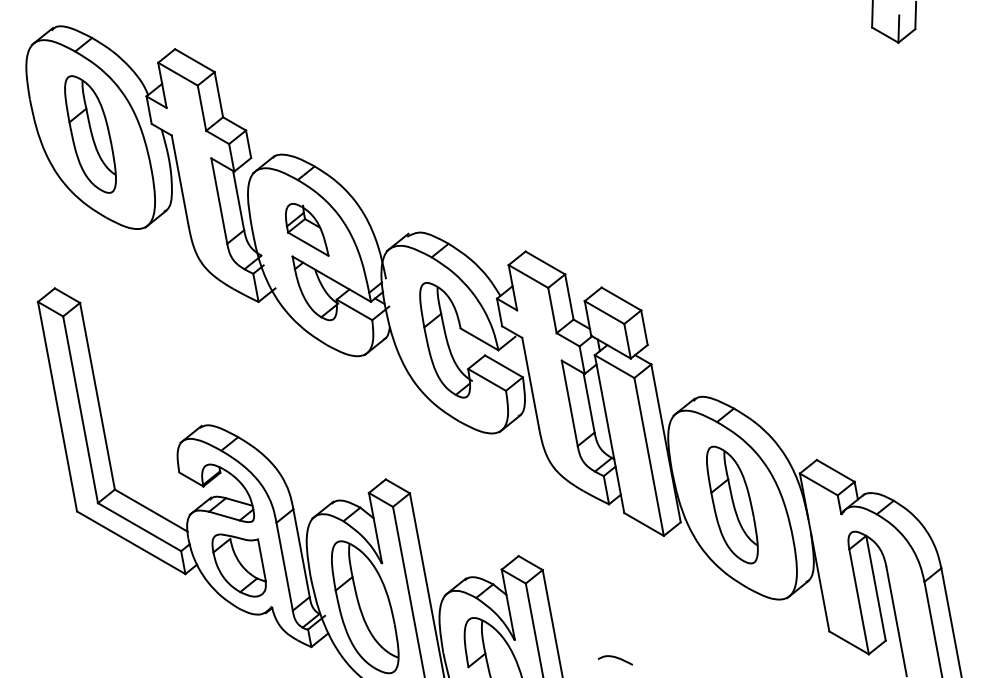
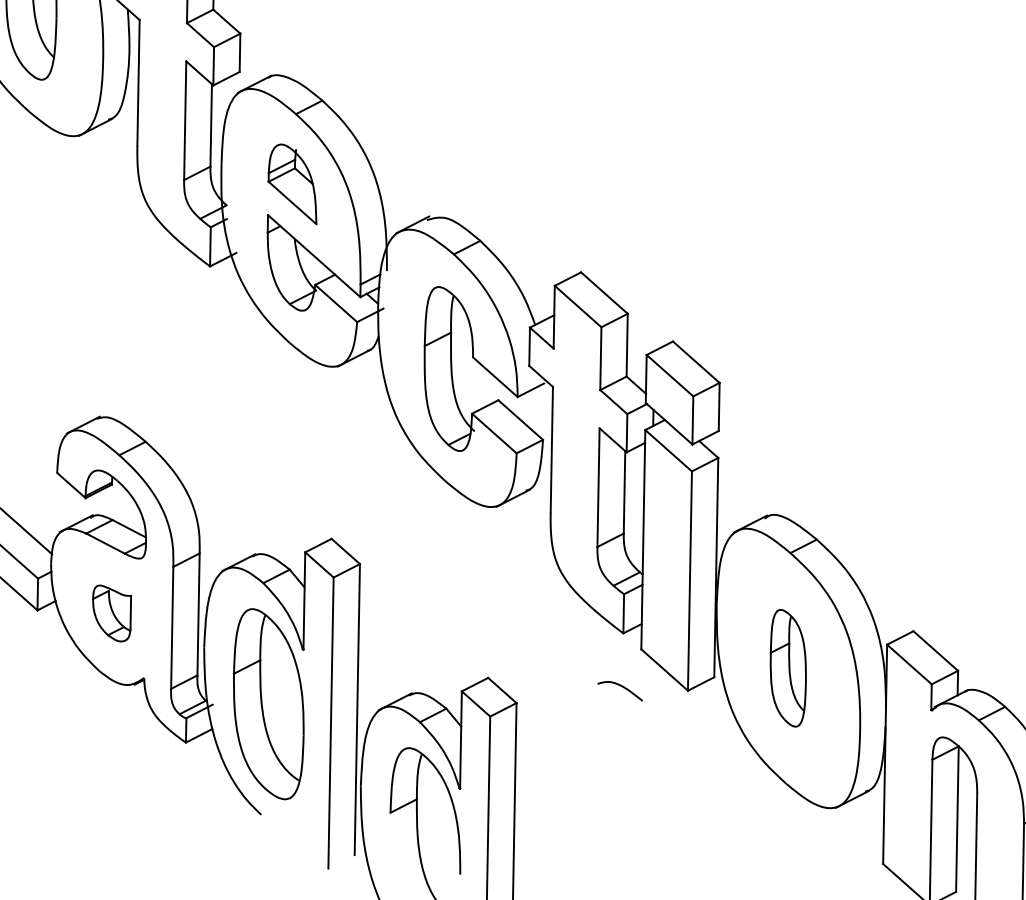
part: (732, 504) -> (788, 667), size x0.7
part: (238, 565) -> (110, 613), size x0.6
curve: (615, 658) -> (621, 687), moved

